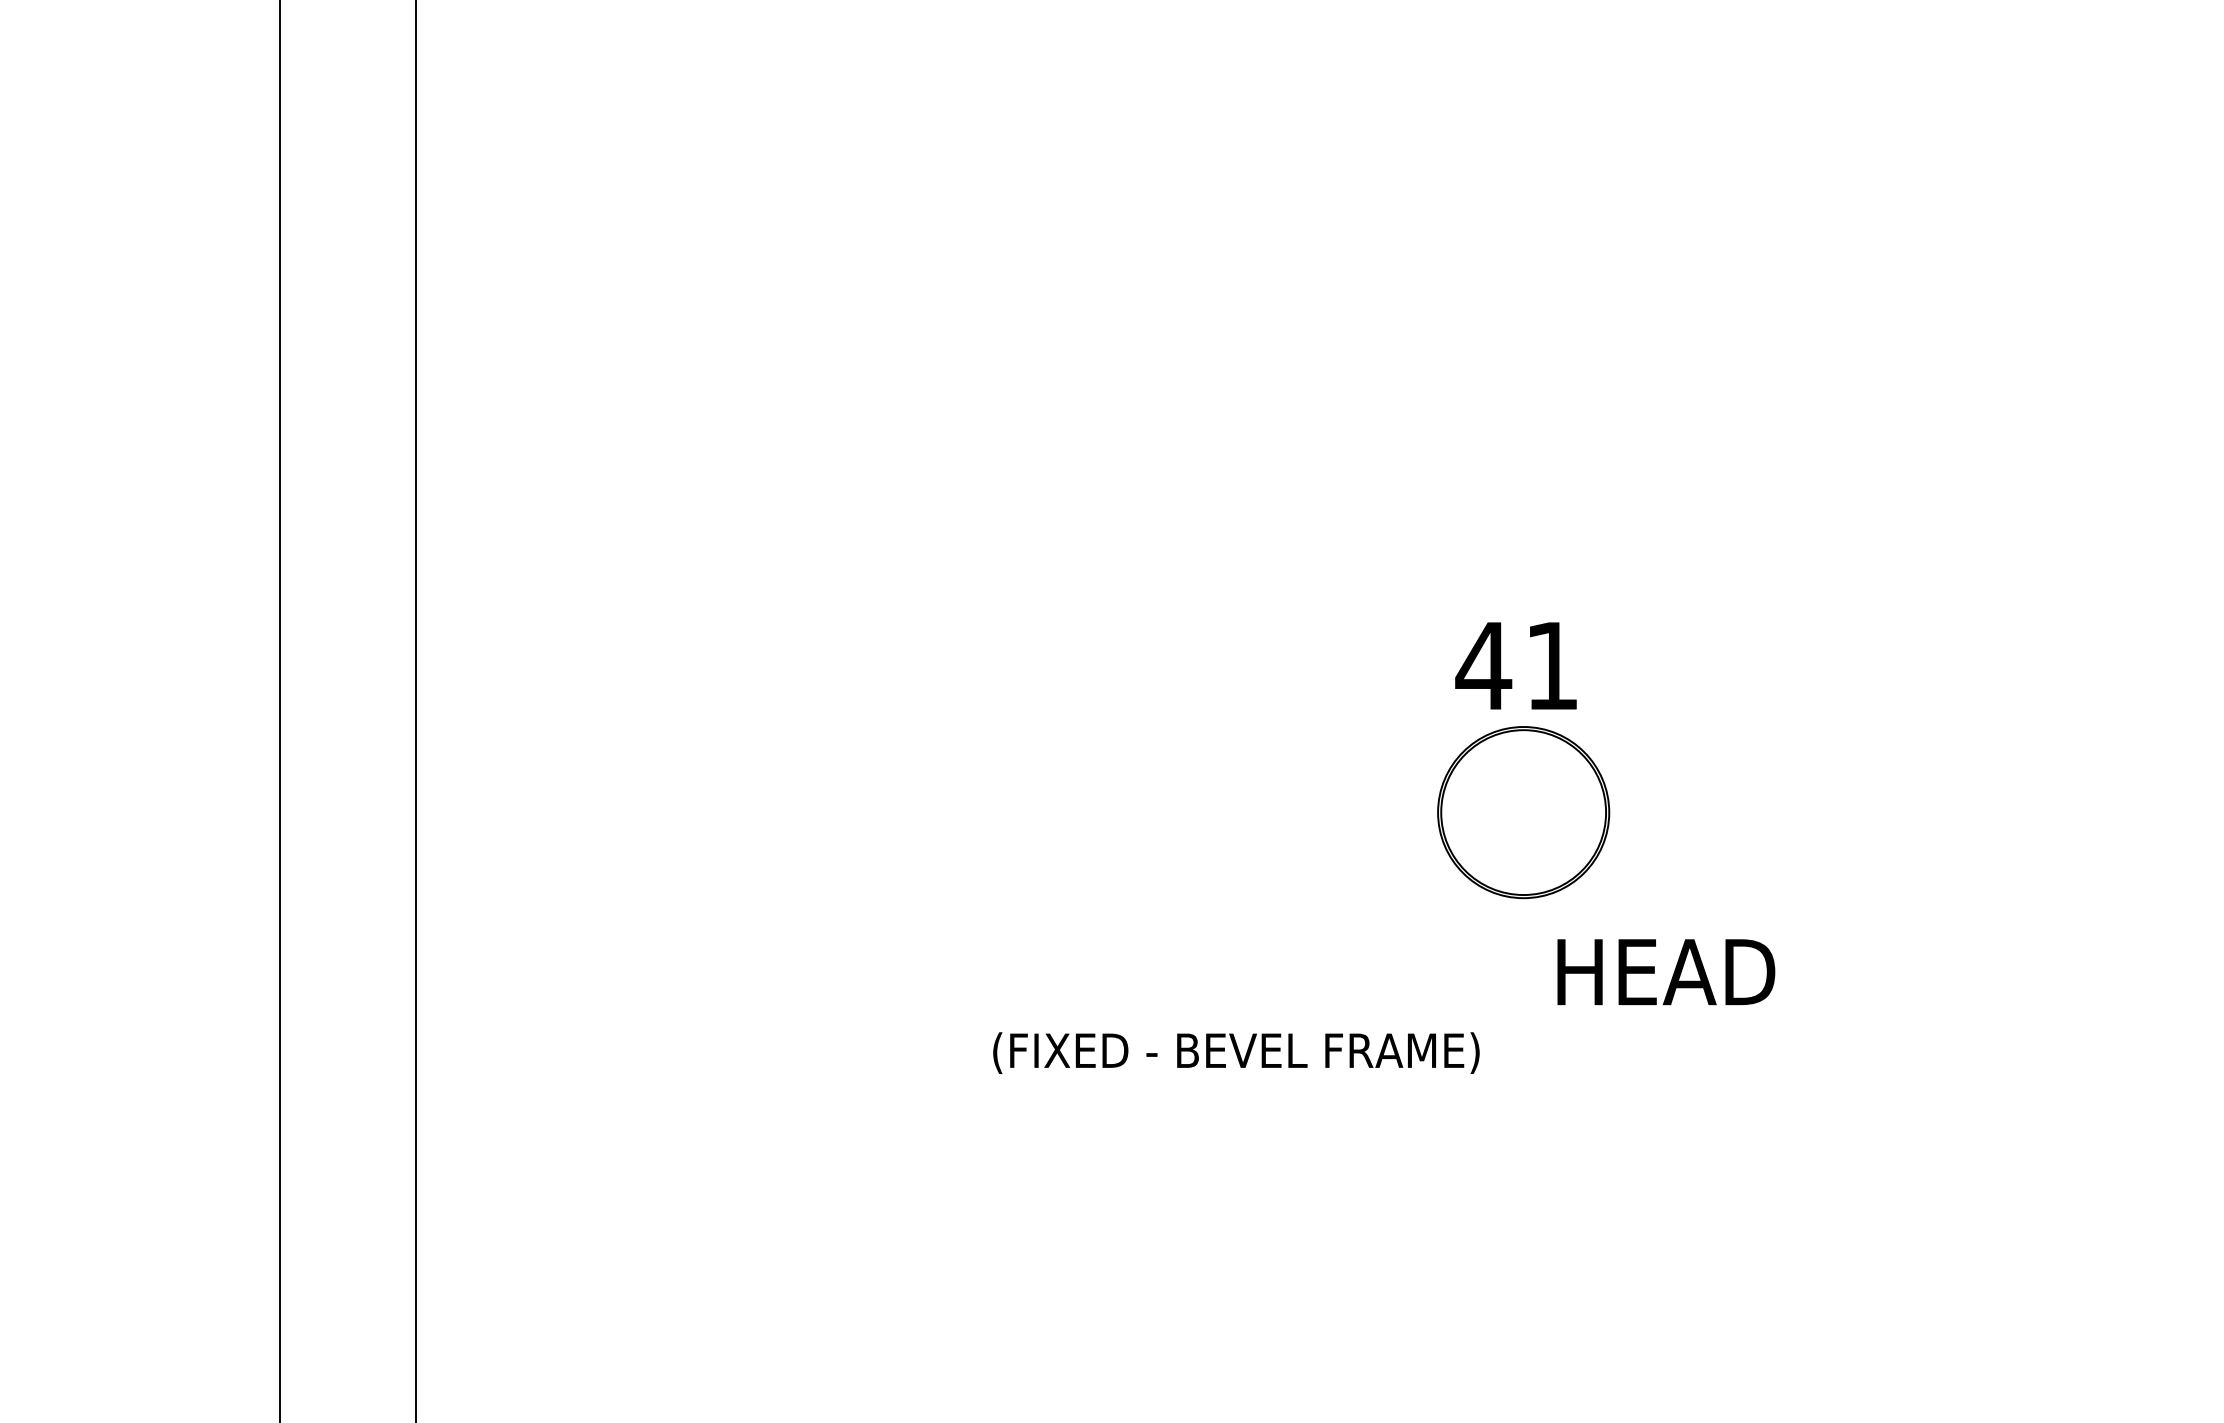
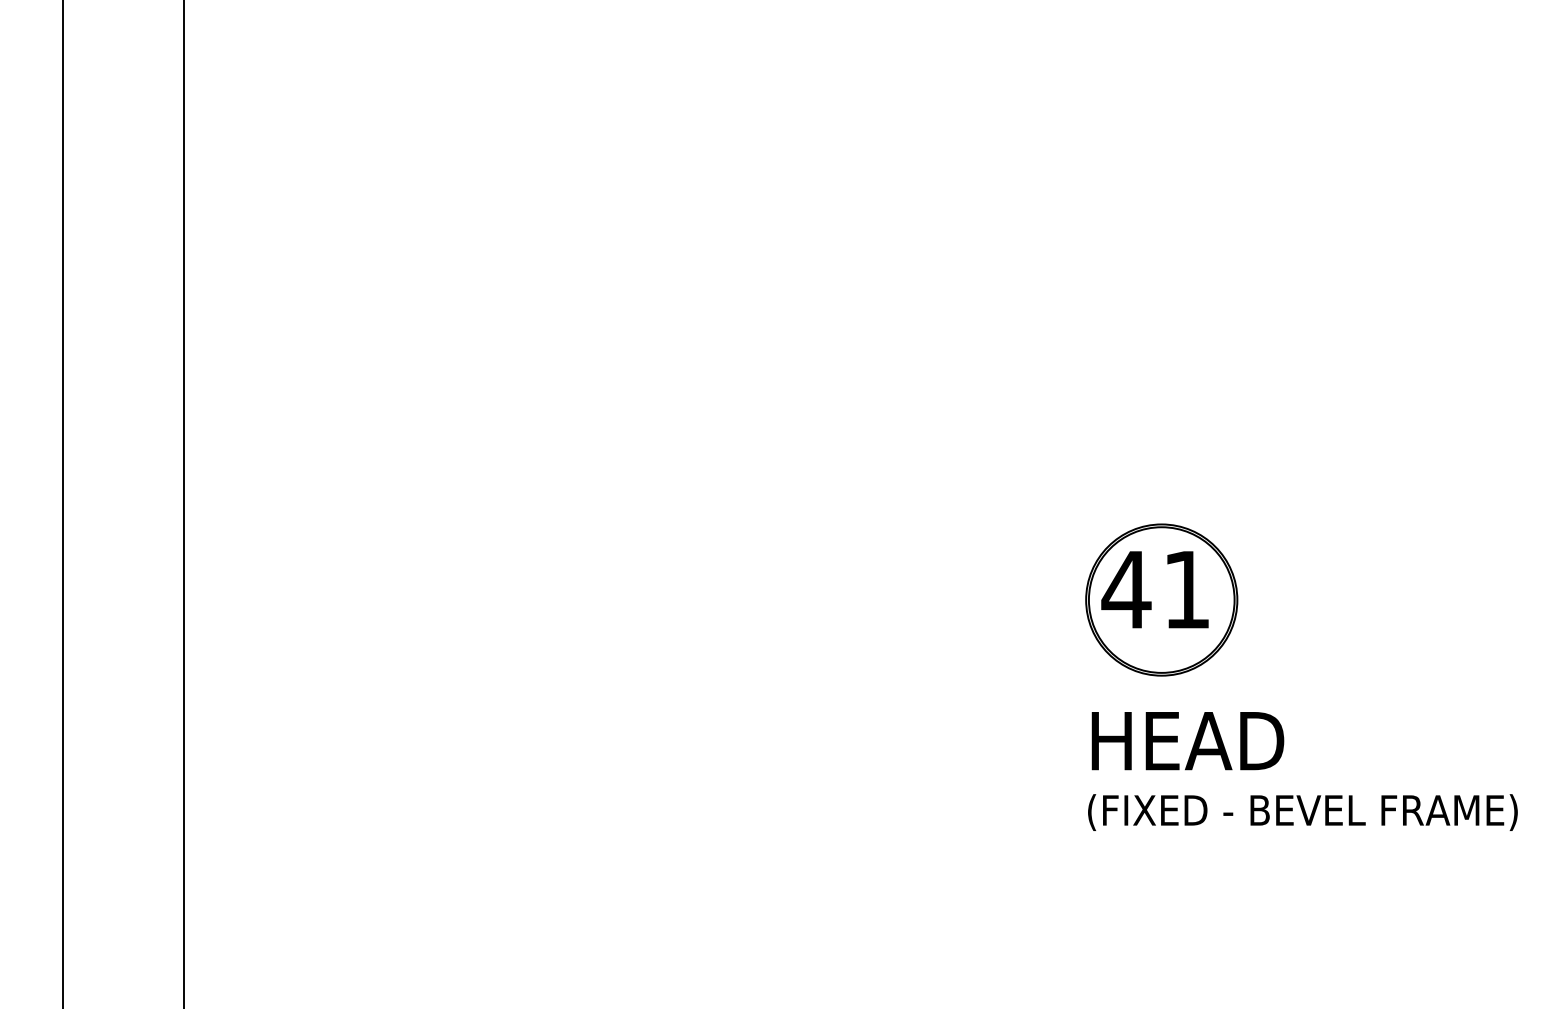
text: (1515, 665) -> (1154, 589), moved
text: (1666, 972) -> (1188, 741), moved
text: (1236, 1052) -> (1302, 812), moved

